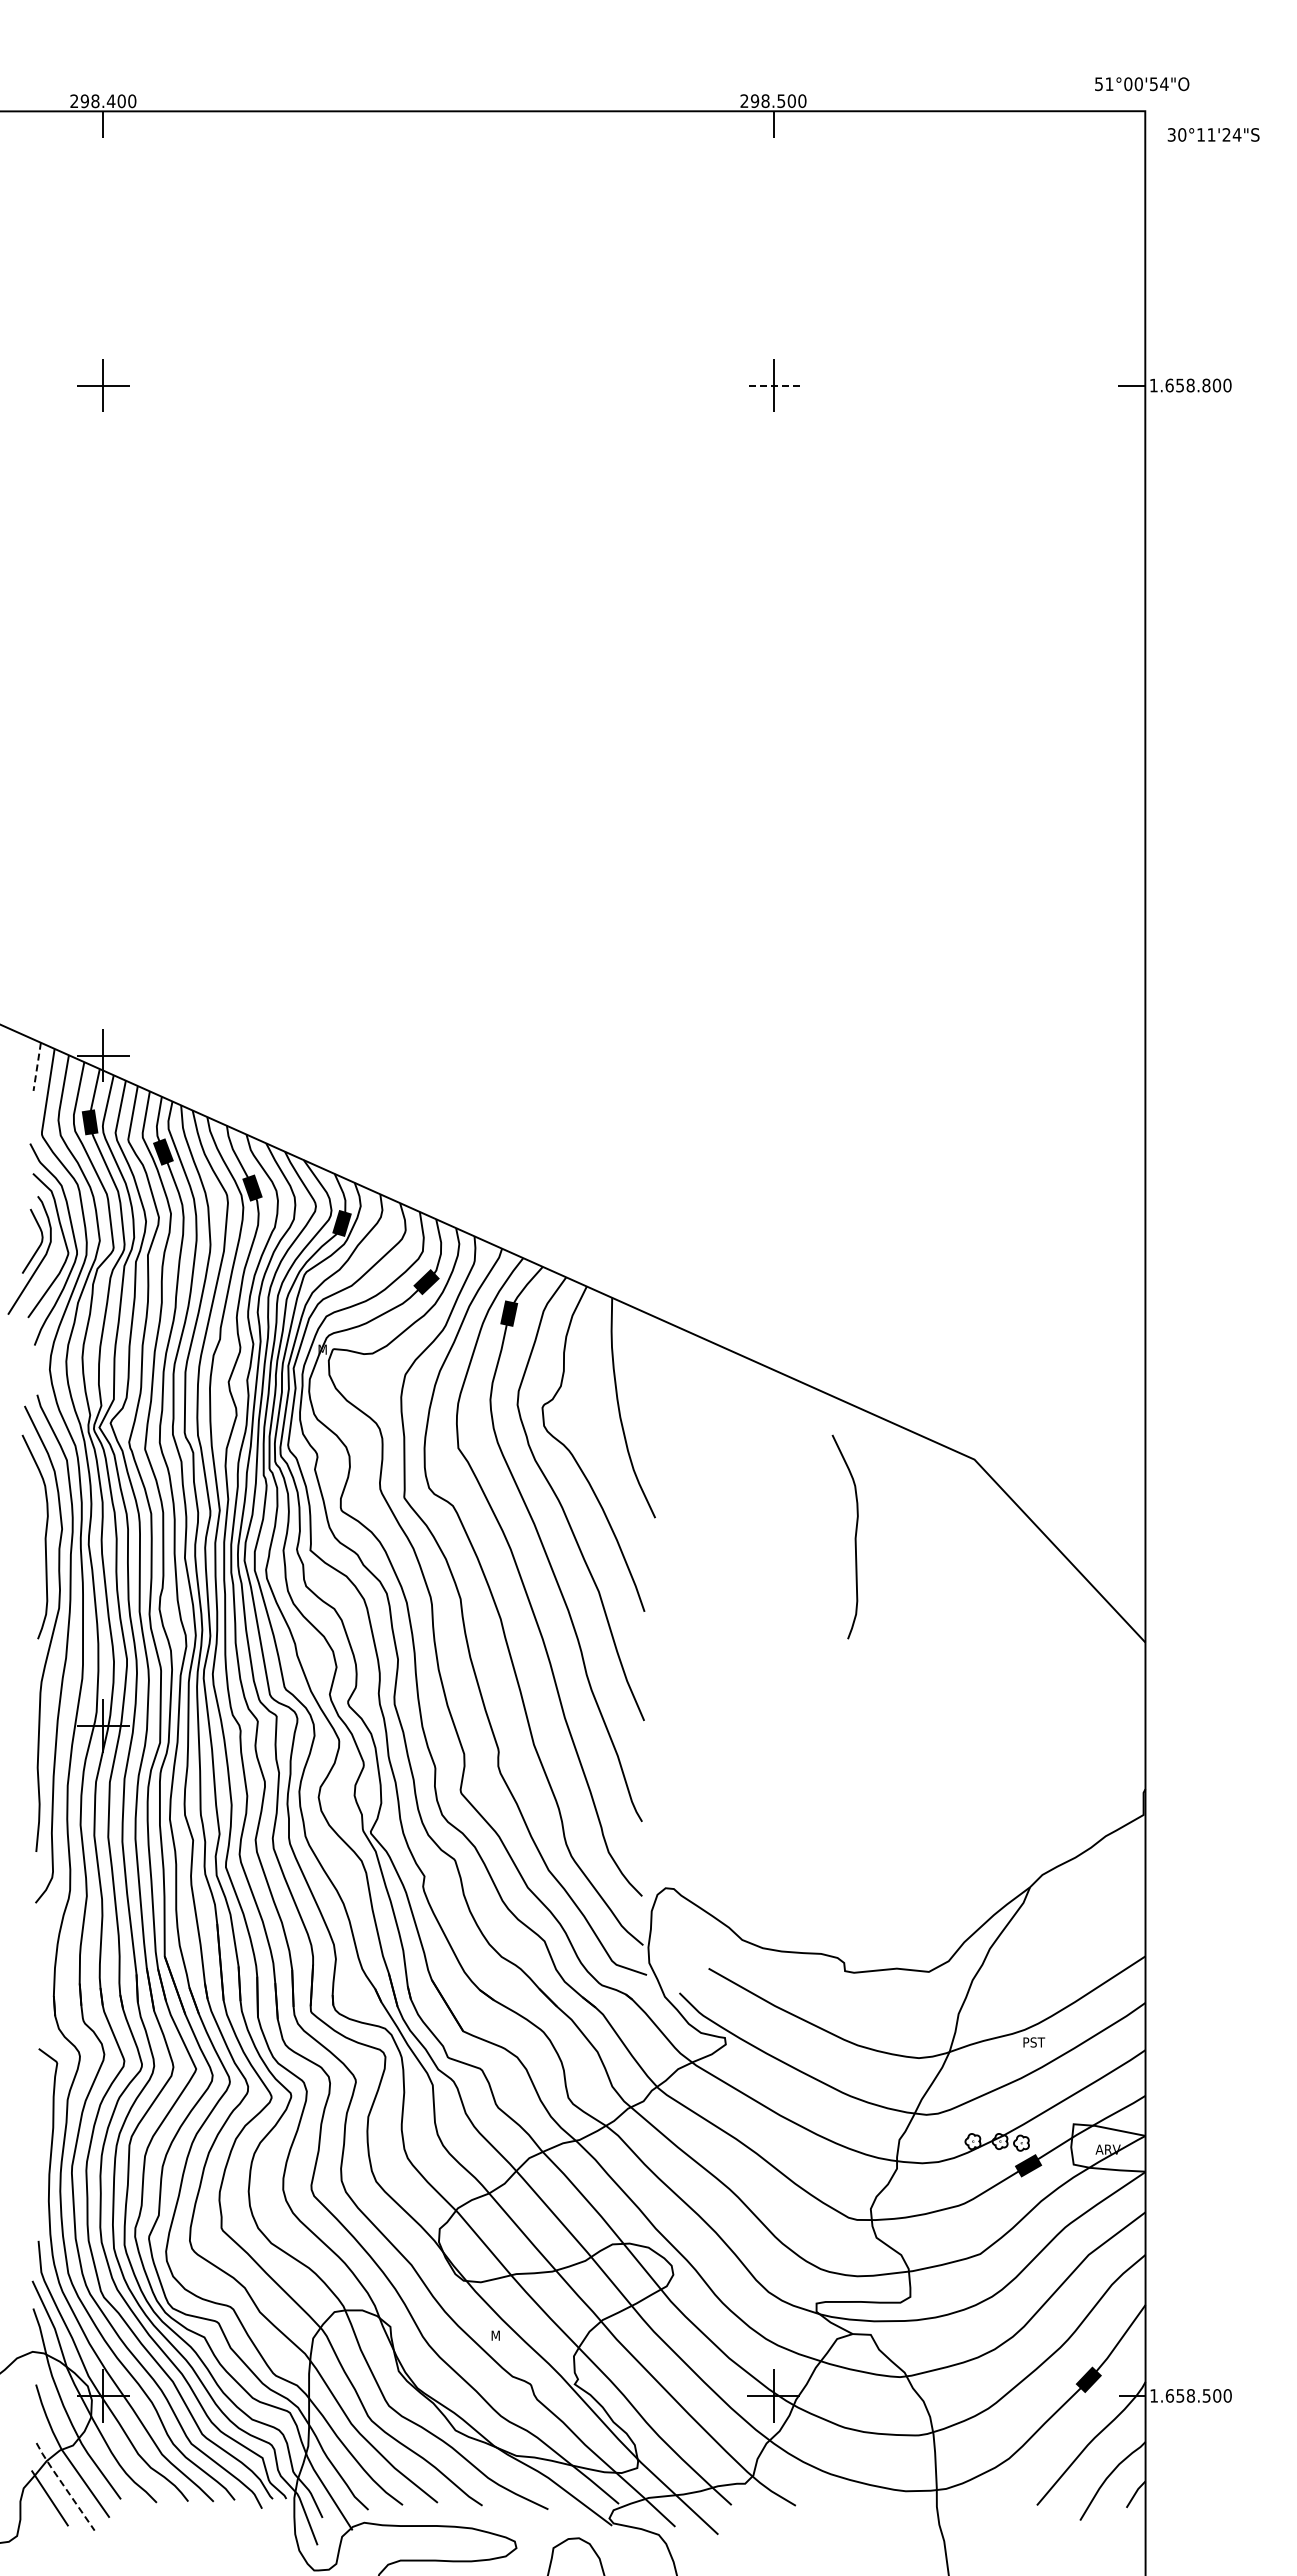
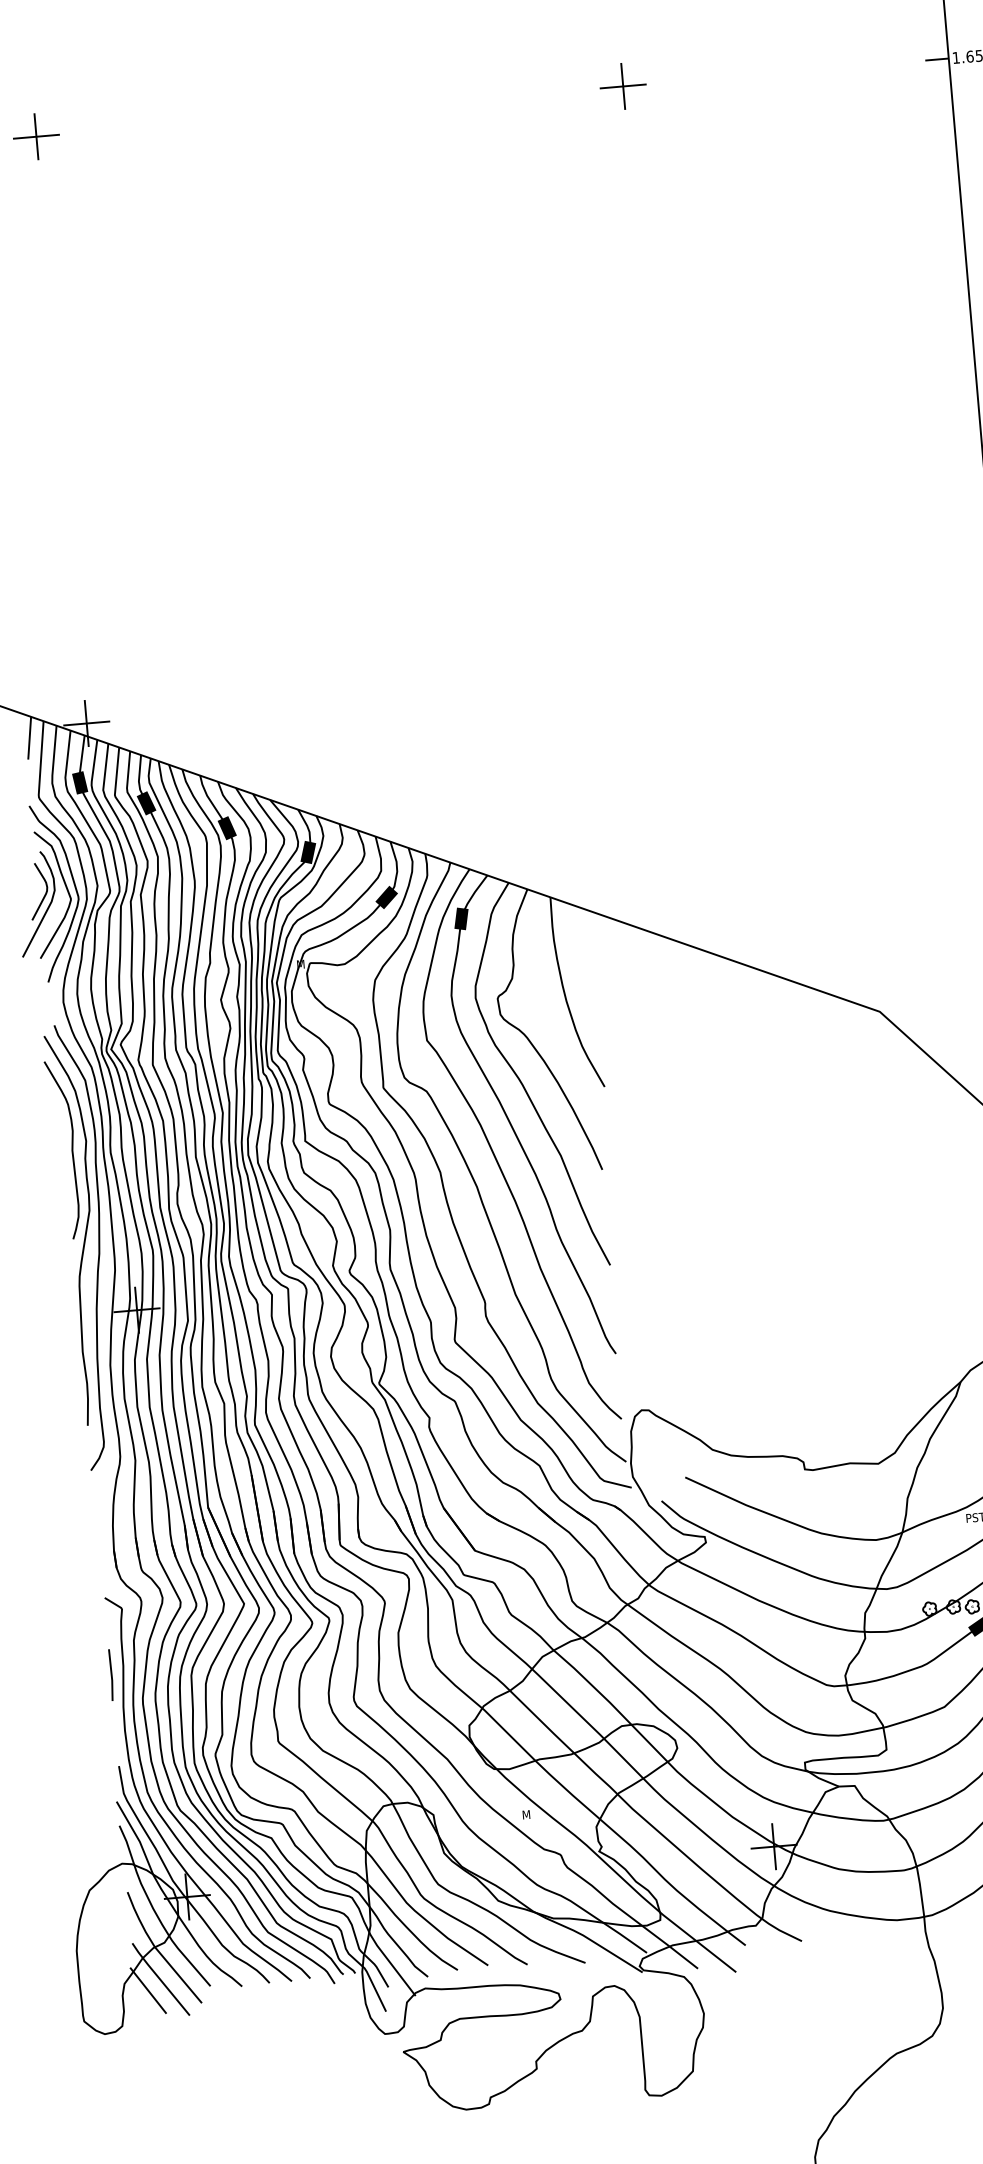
line: (773, 385) -> (623, 86), dashed -> solid
line: (37, 1067) -> (29, 738), dashed -> solid
curve: (854, 1536) -> (780, 1088), removed
line: (38, 2136) -> (111, 1674), added
line: (64, 2486) -> (160, 1979), dashed -> solid

